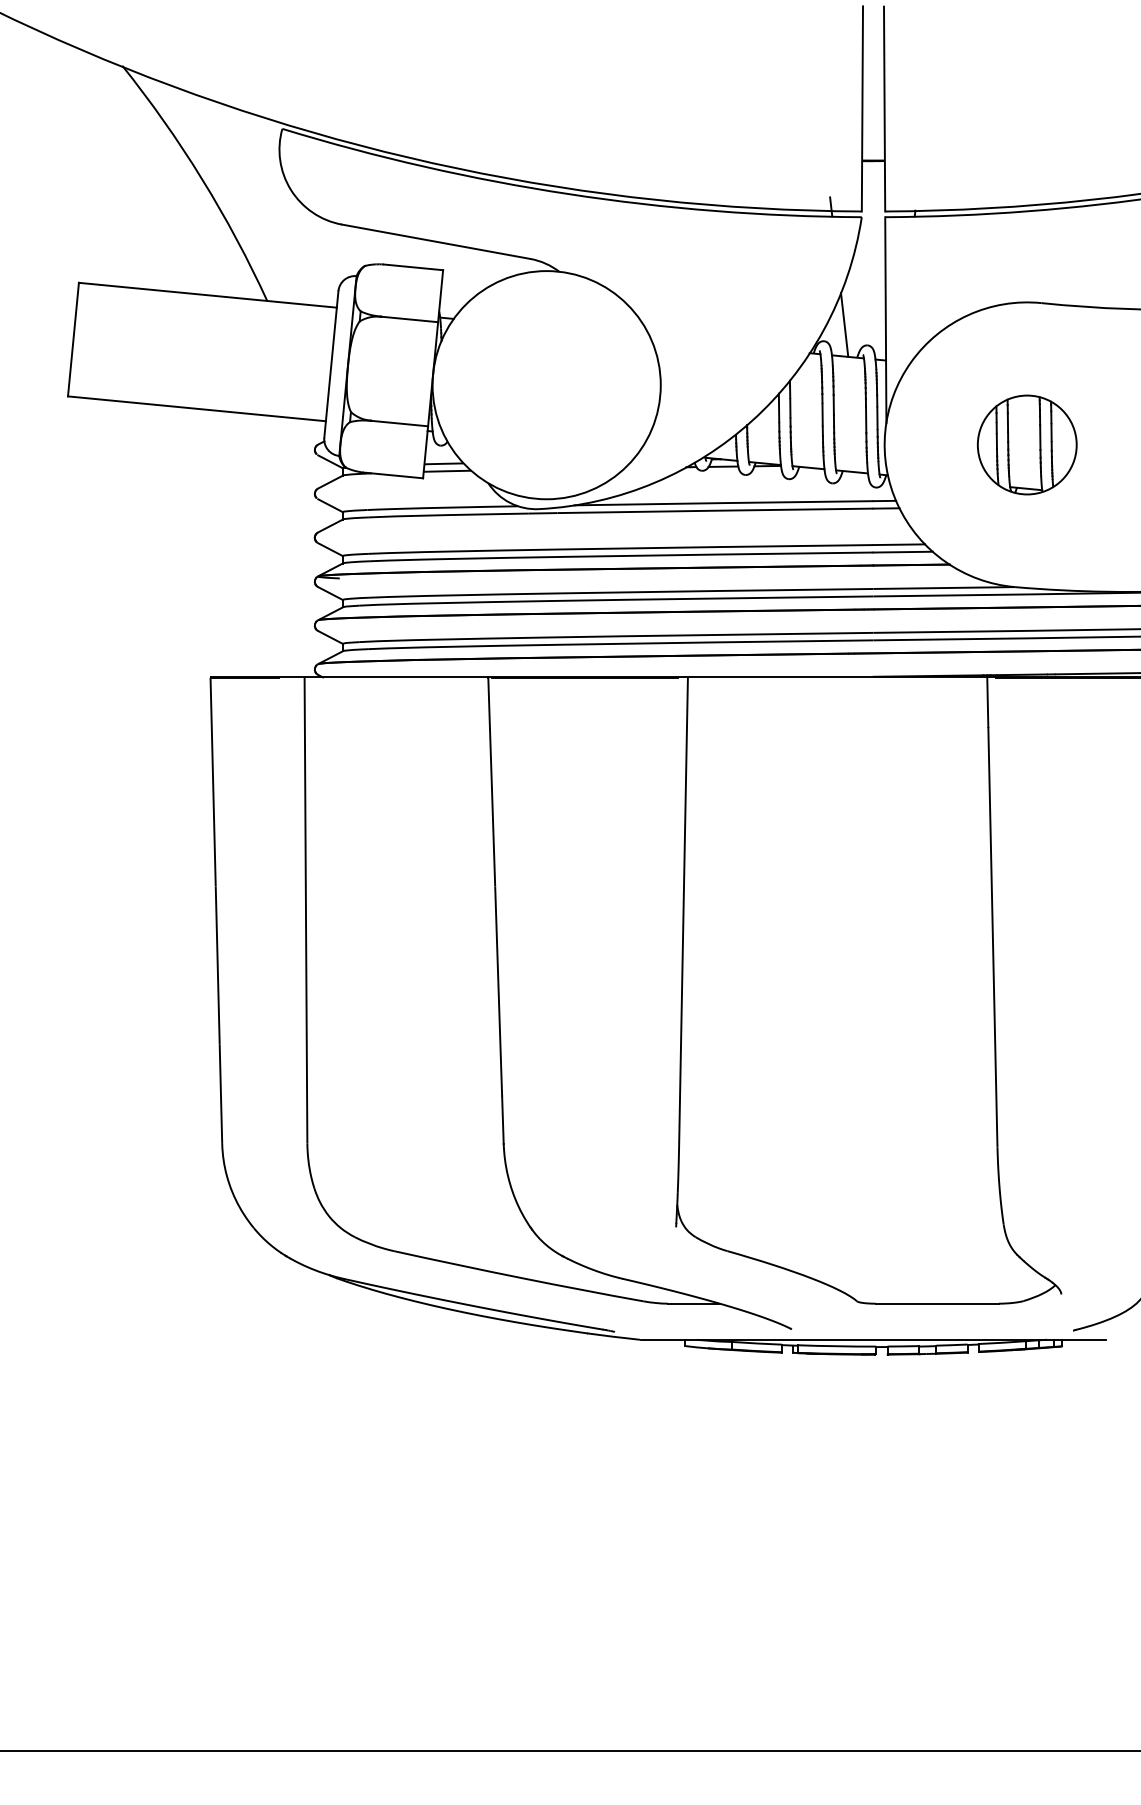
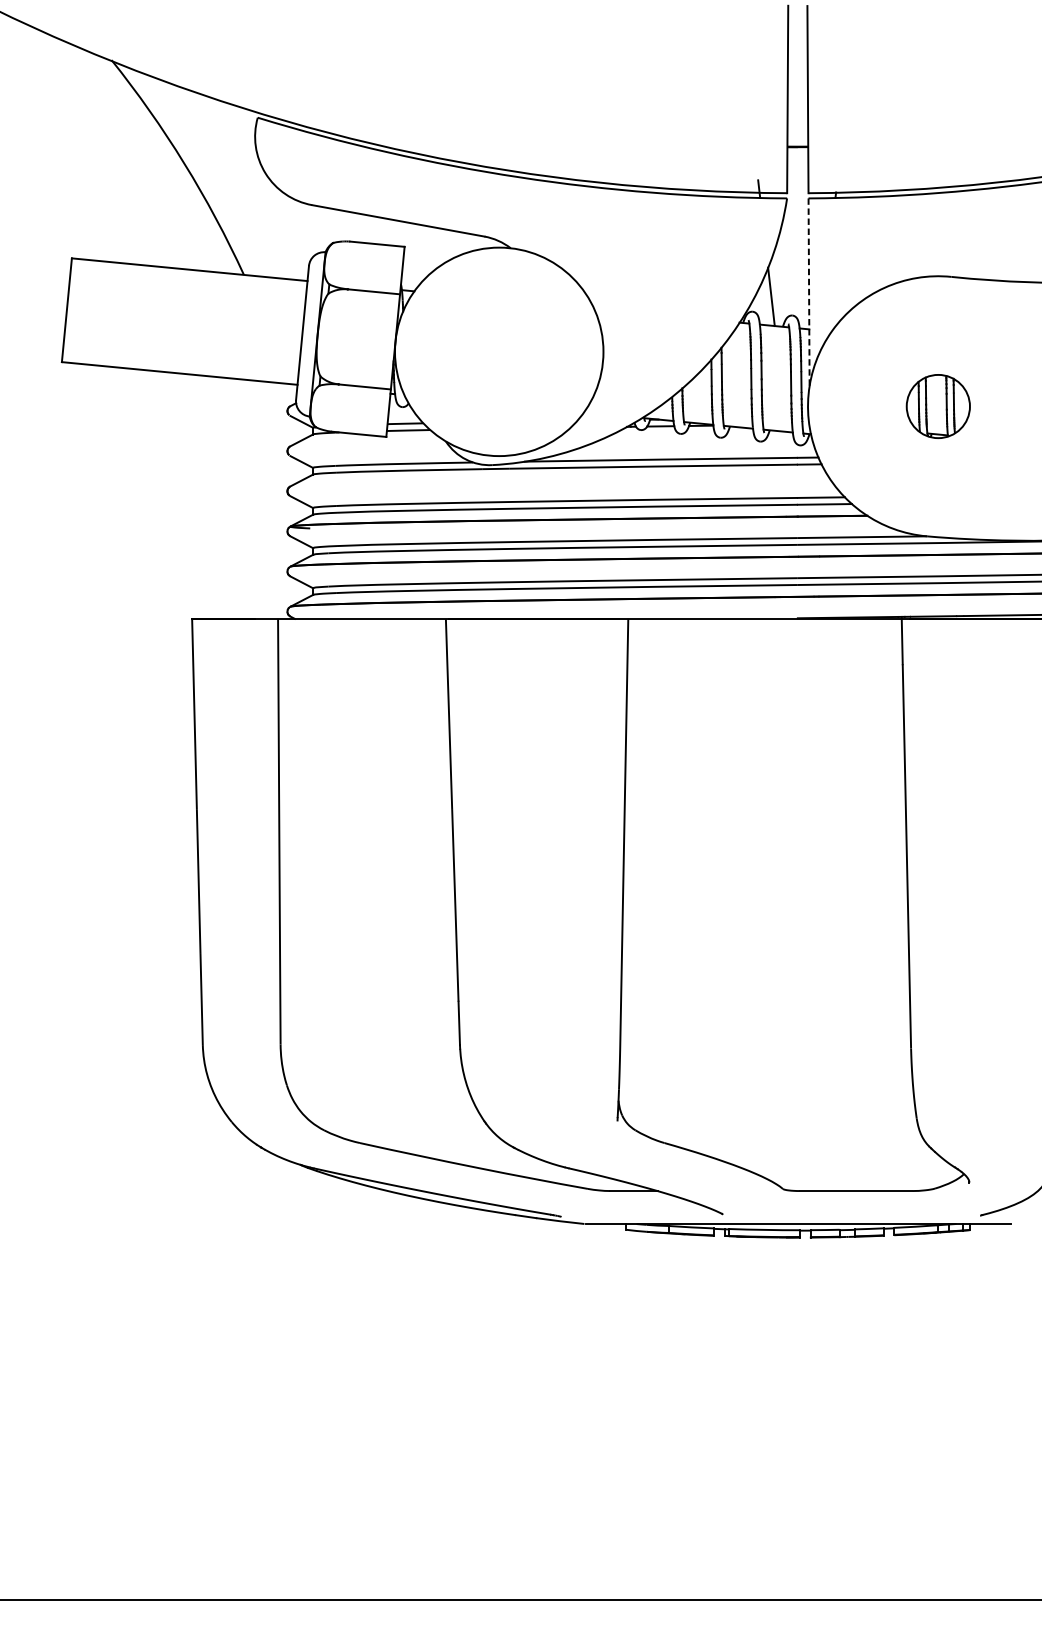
line: (885, 320) -> (808, 292), solid -> dashed
part: (1027, 444) -> (938, 406), size x0.7

